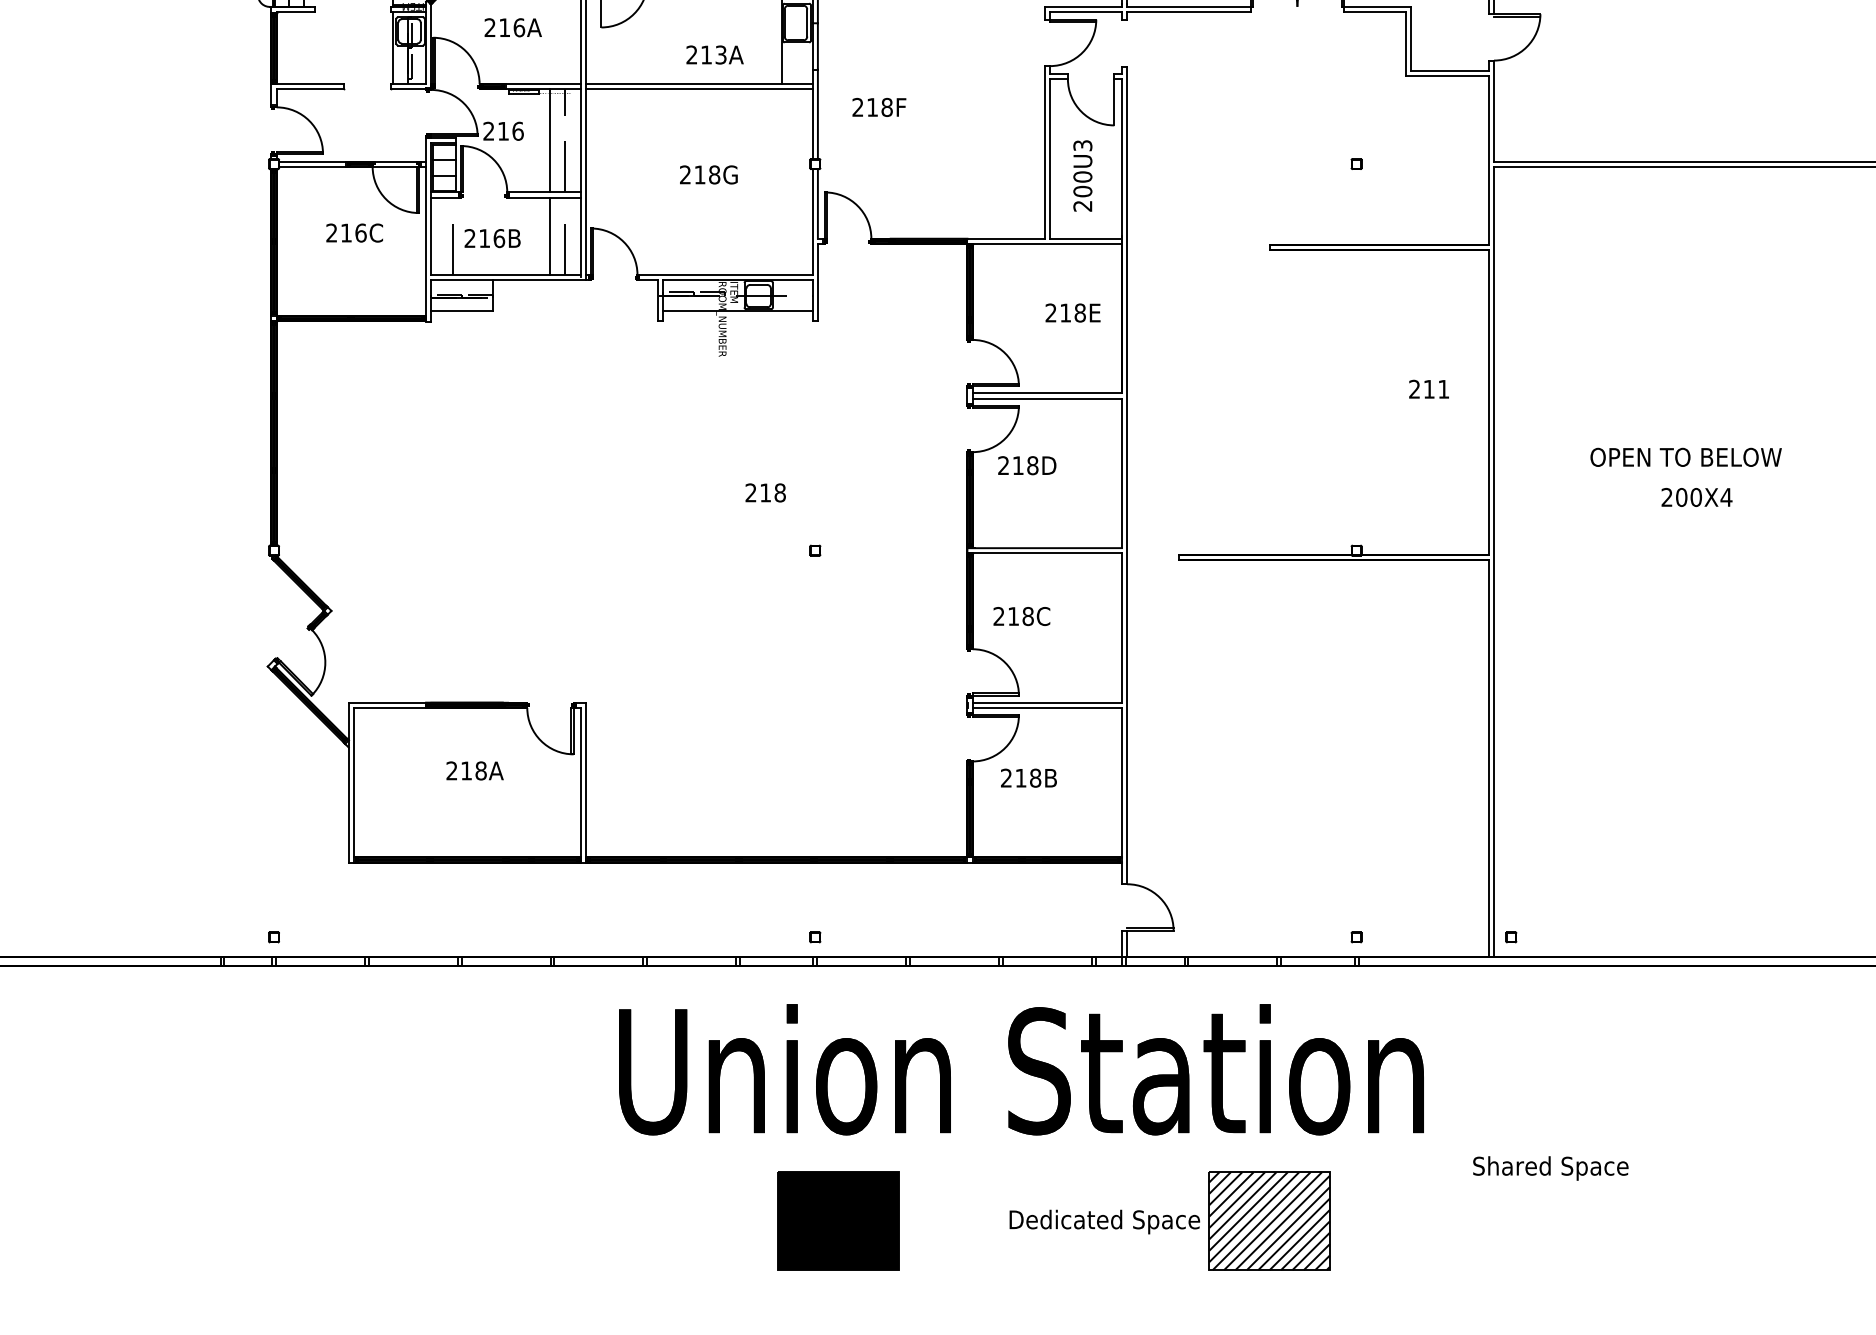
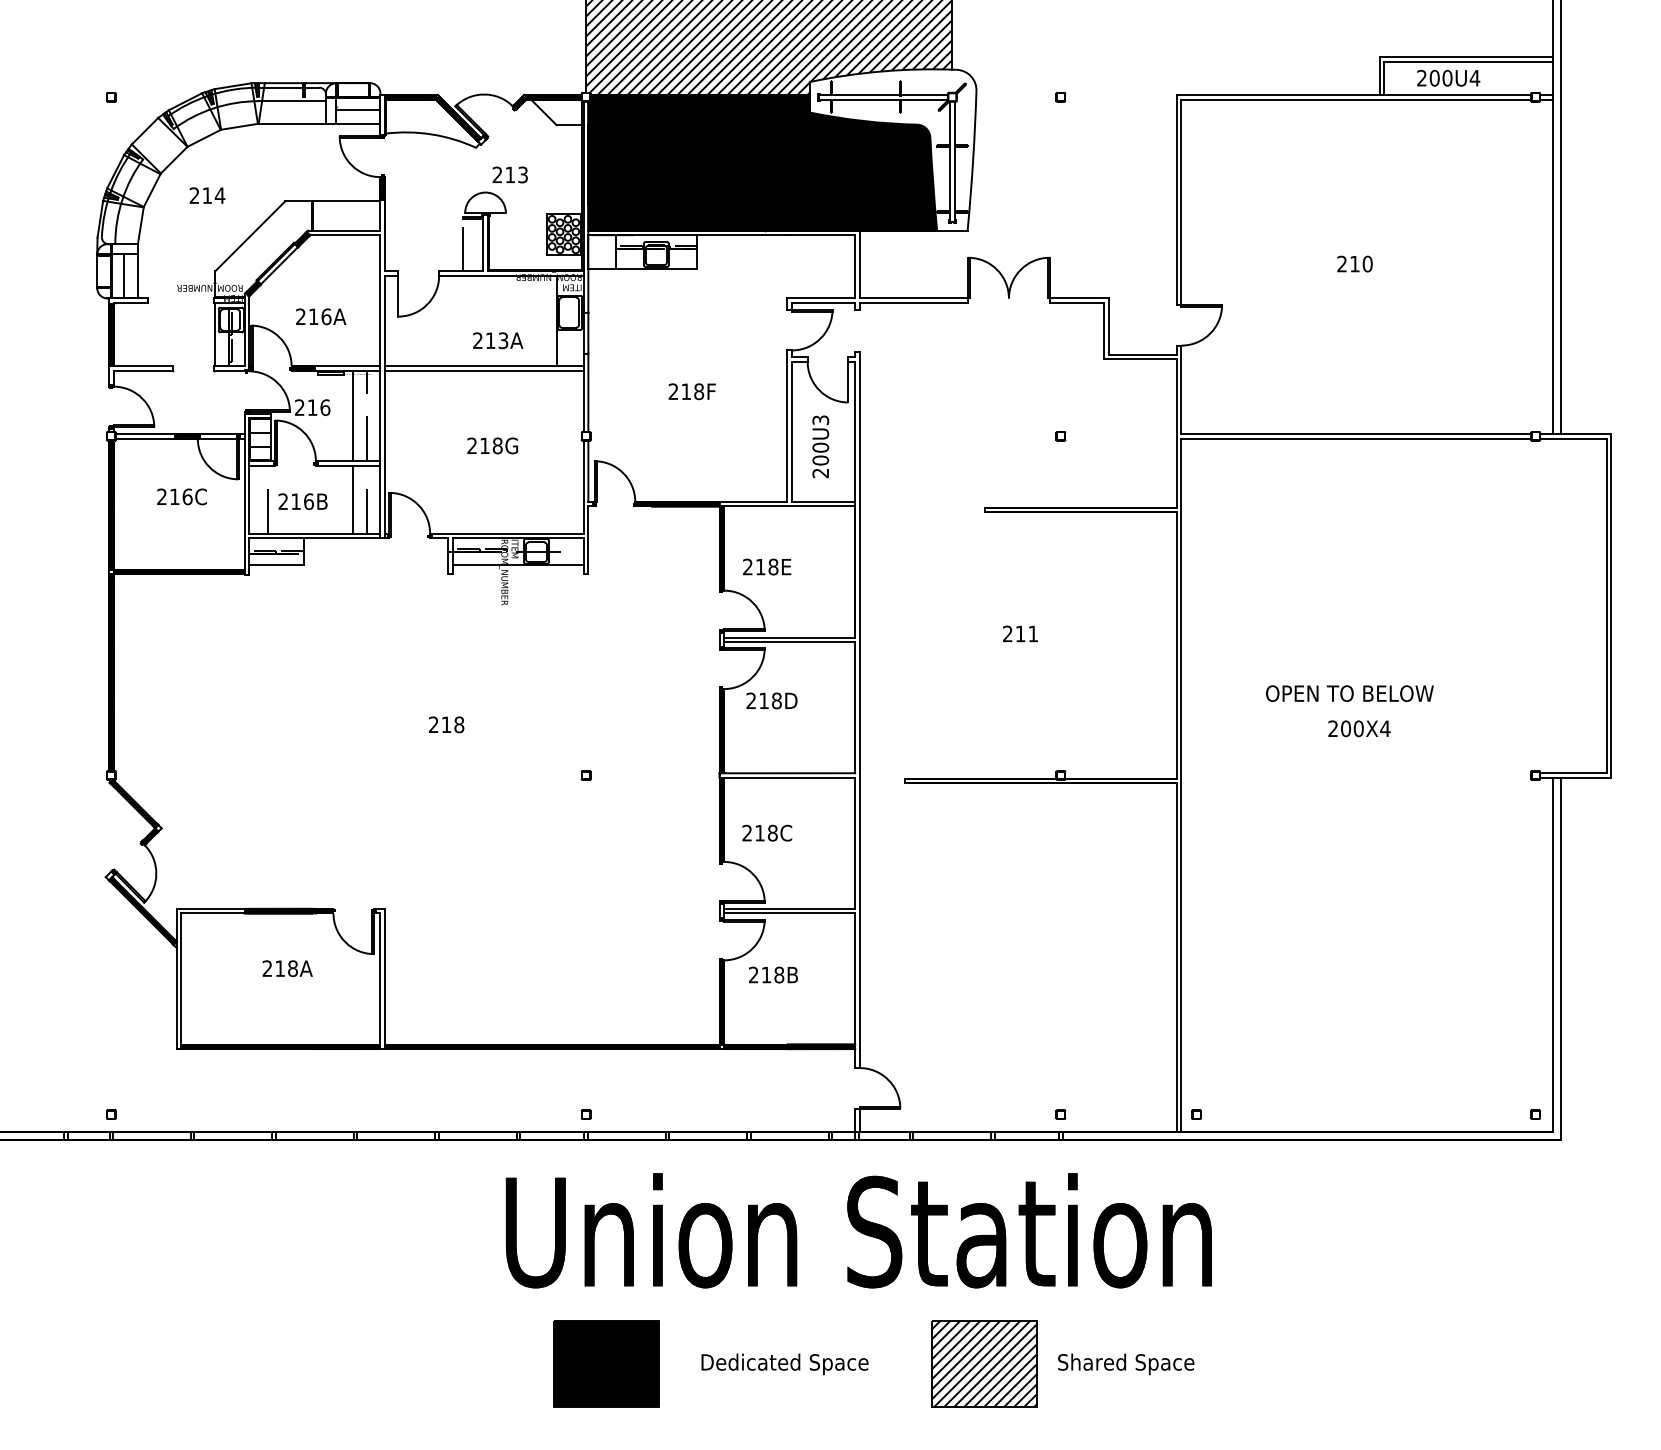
text: (878, 107) -> (691, 391), moved
text: (1073, 312) -> (767, 566), moved
text: (1429, 388) -> (1020, 633), moved
text: (765, 492) -> (446, 724), moved
text: (1020, 1069) -> (858, 1230), moved
text: (1551, 1168) -> (1126, 1364), moved
text: (1104, 1222) -> (784, 1364), moved

